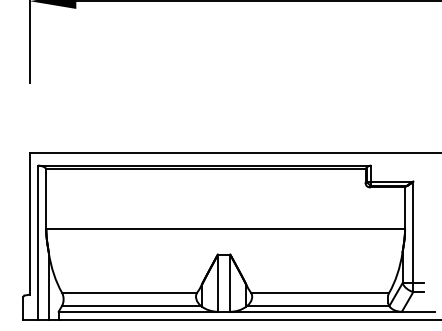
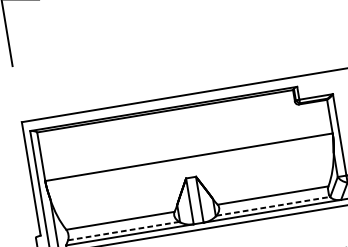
line: (132, 305) -> (124, 230), solid -> dashed
line: (318, 305) -> (273, 205), solid -> dashed

